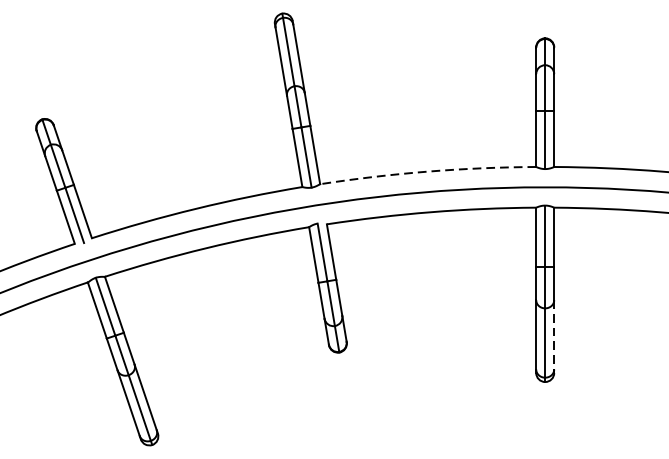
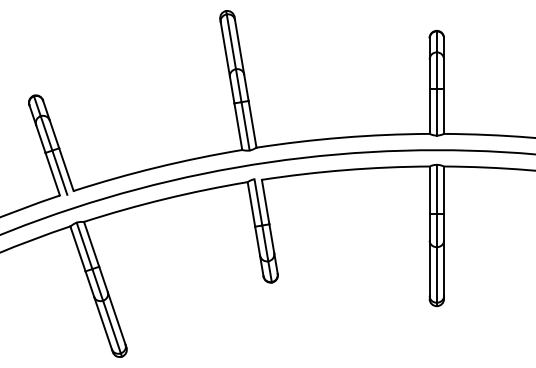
arc: (427, 171) -> (342, 137), dashed -> solid
line: (554, 334) -> (444, 268), dashed -> solid

